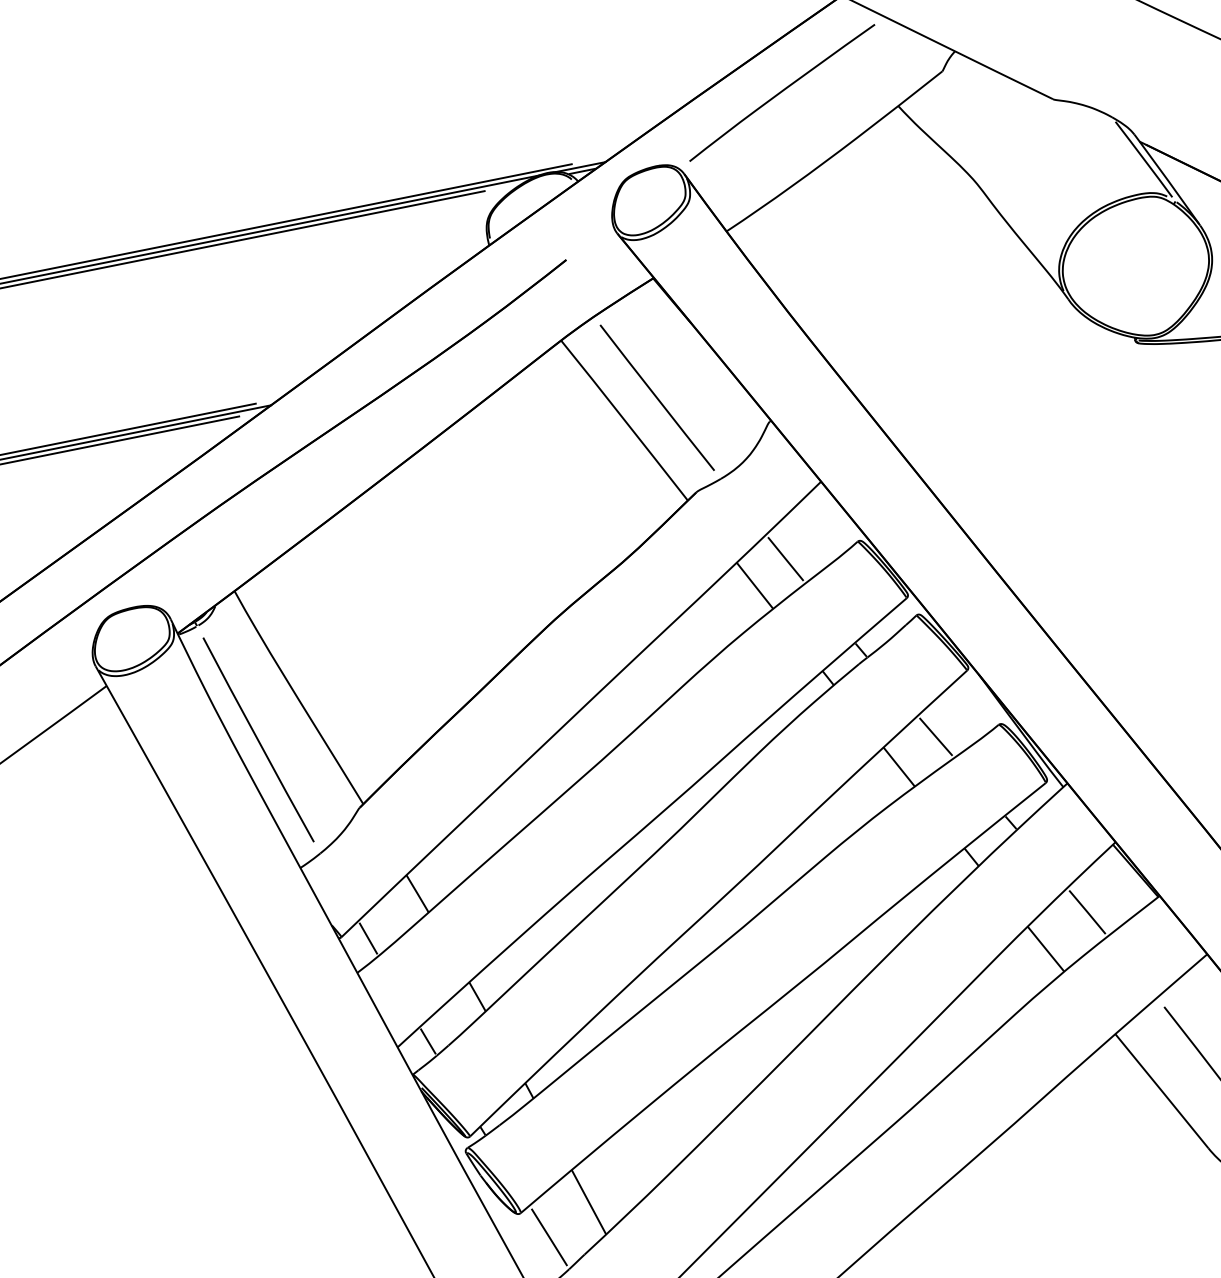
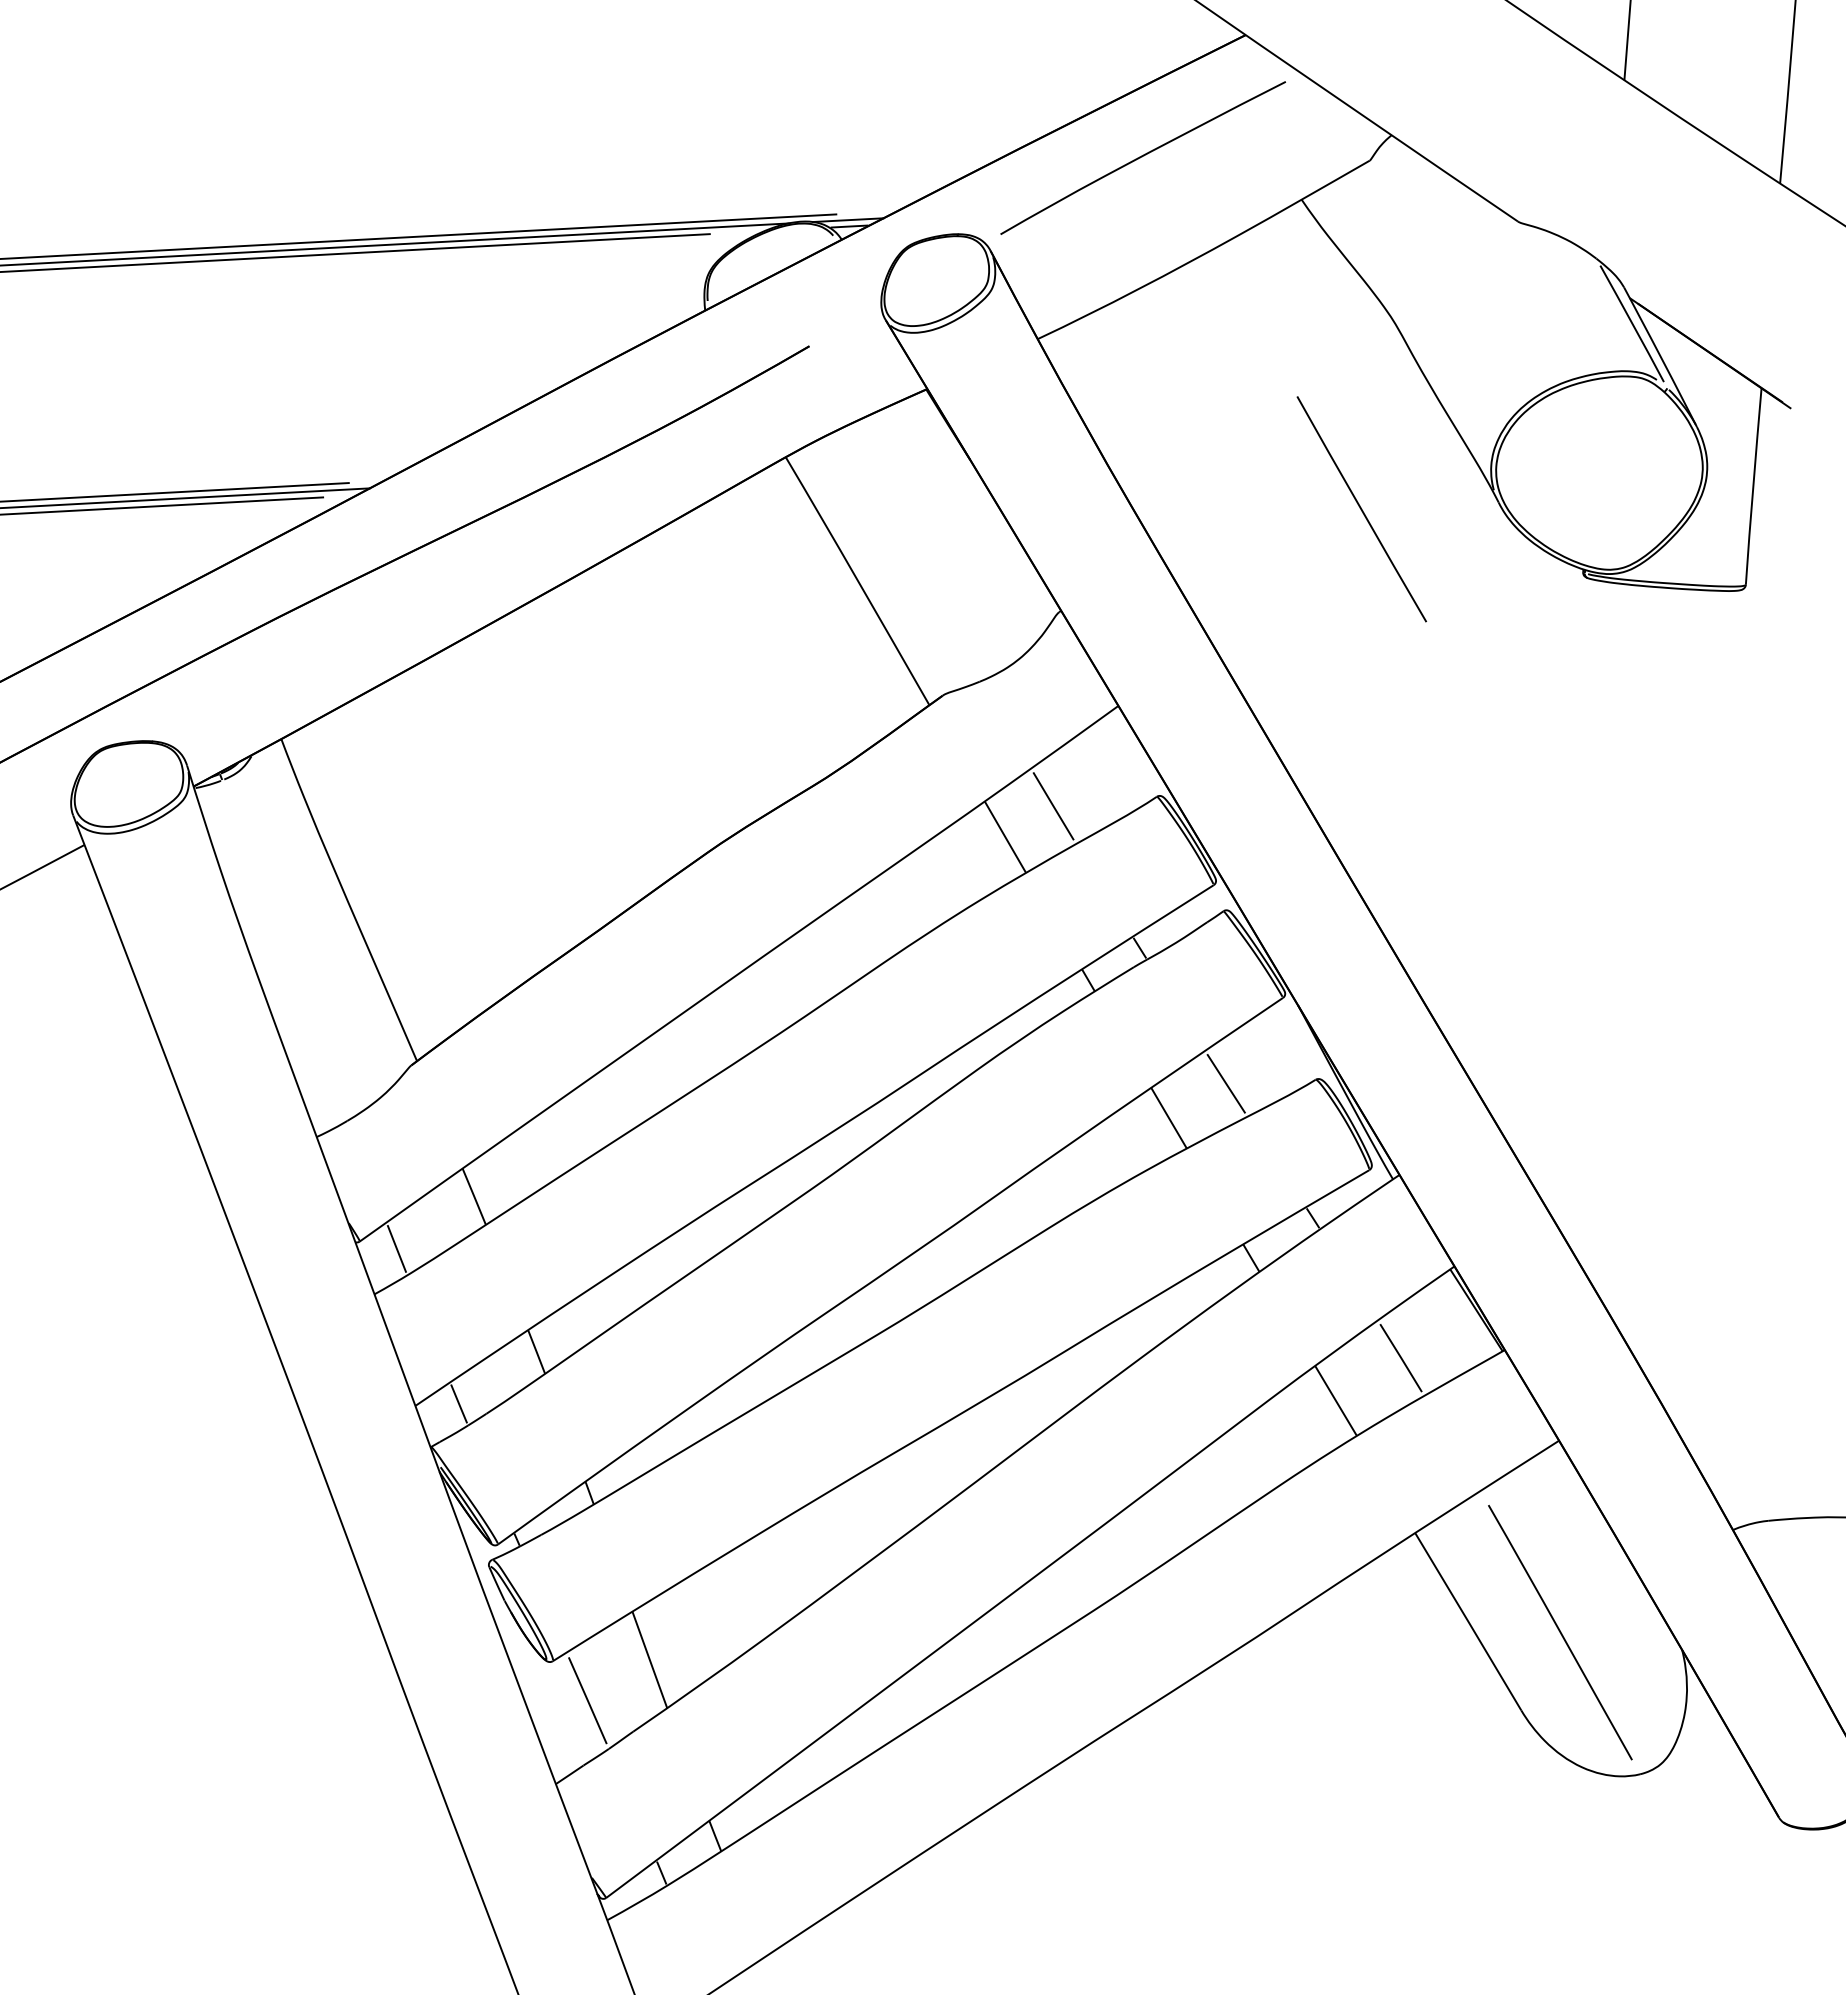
line: (657, 398) -> (1361, 509), moved
curve: (258, 739) -> (284, 950), removed

